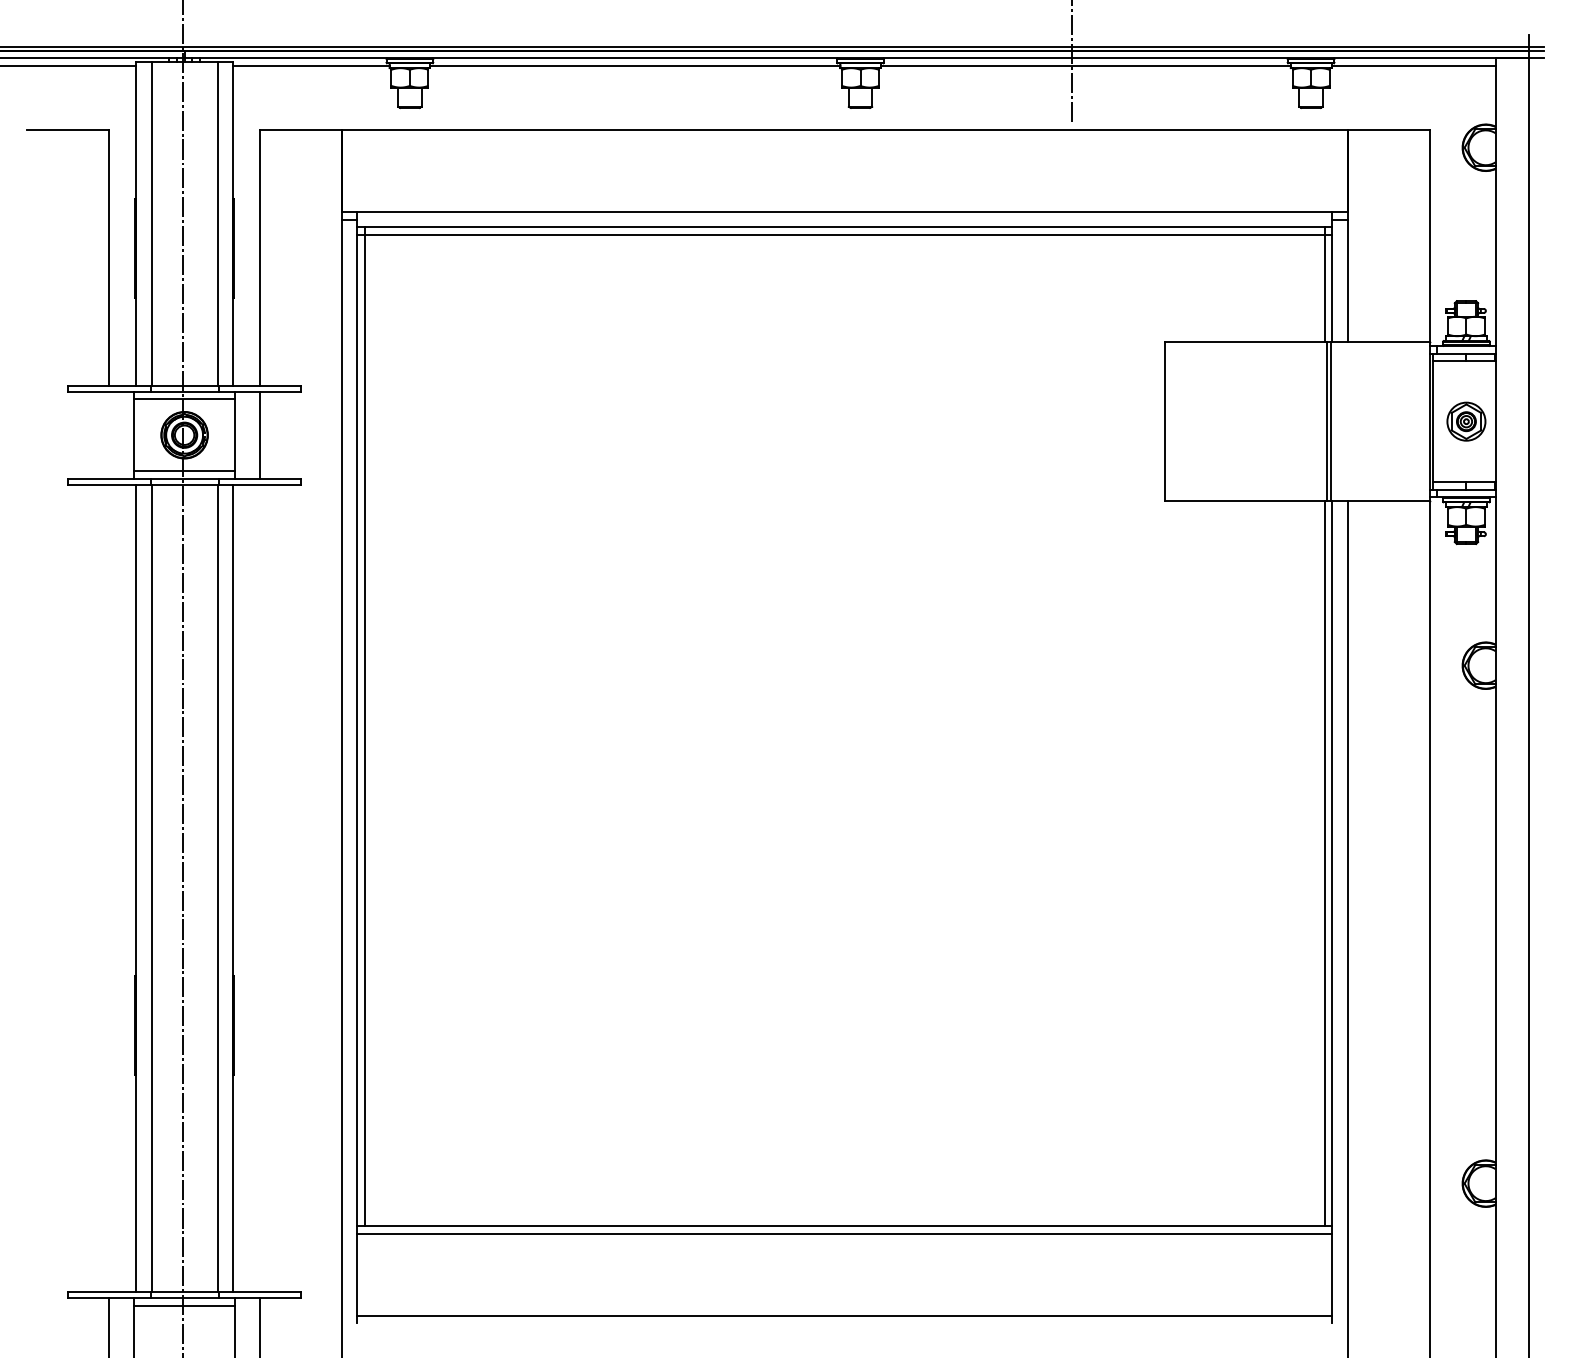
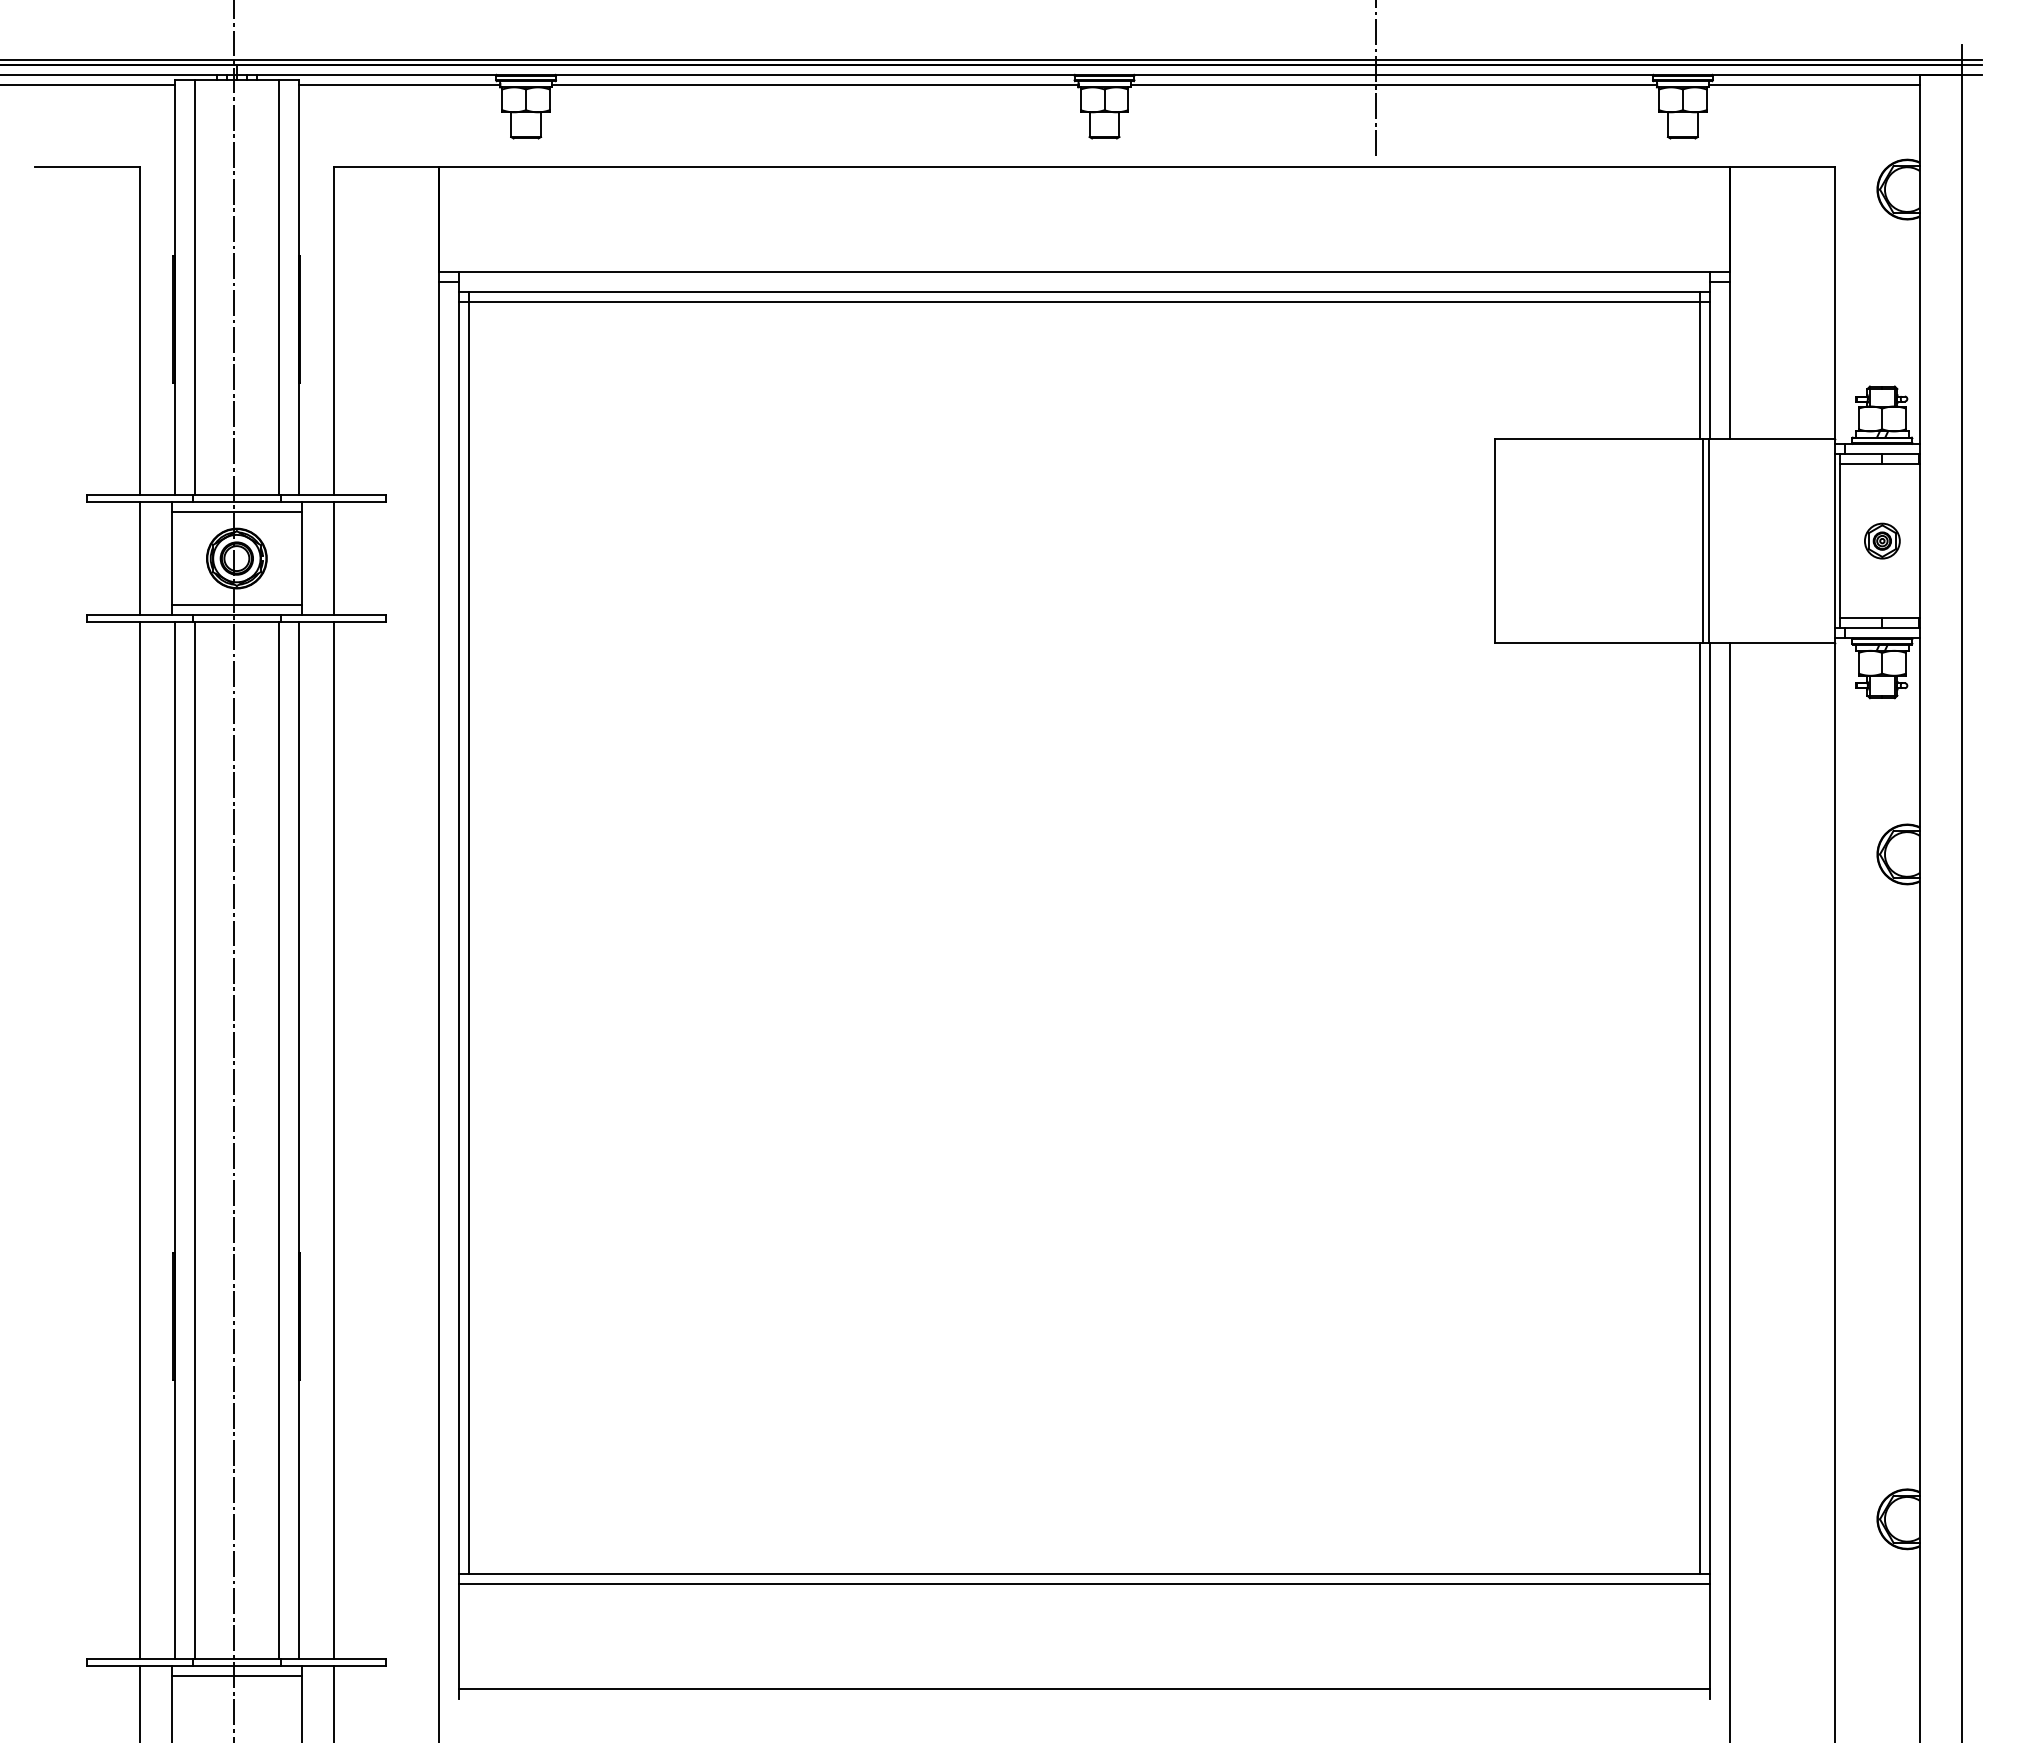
part: (1466, 421) -> (1882, 540), size x0.71
line: (108, 435) -> (139, 558), added
line: (108, 888) -> (139, 1140), added
line: (260, 888) -> (334, 1140), added

